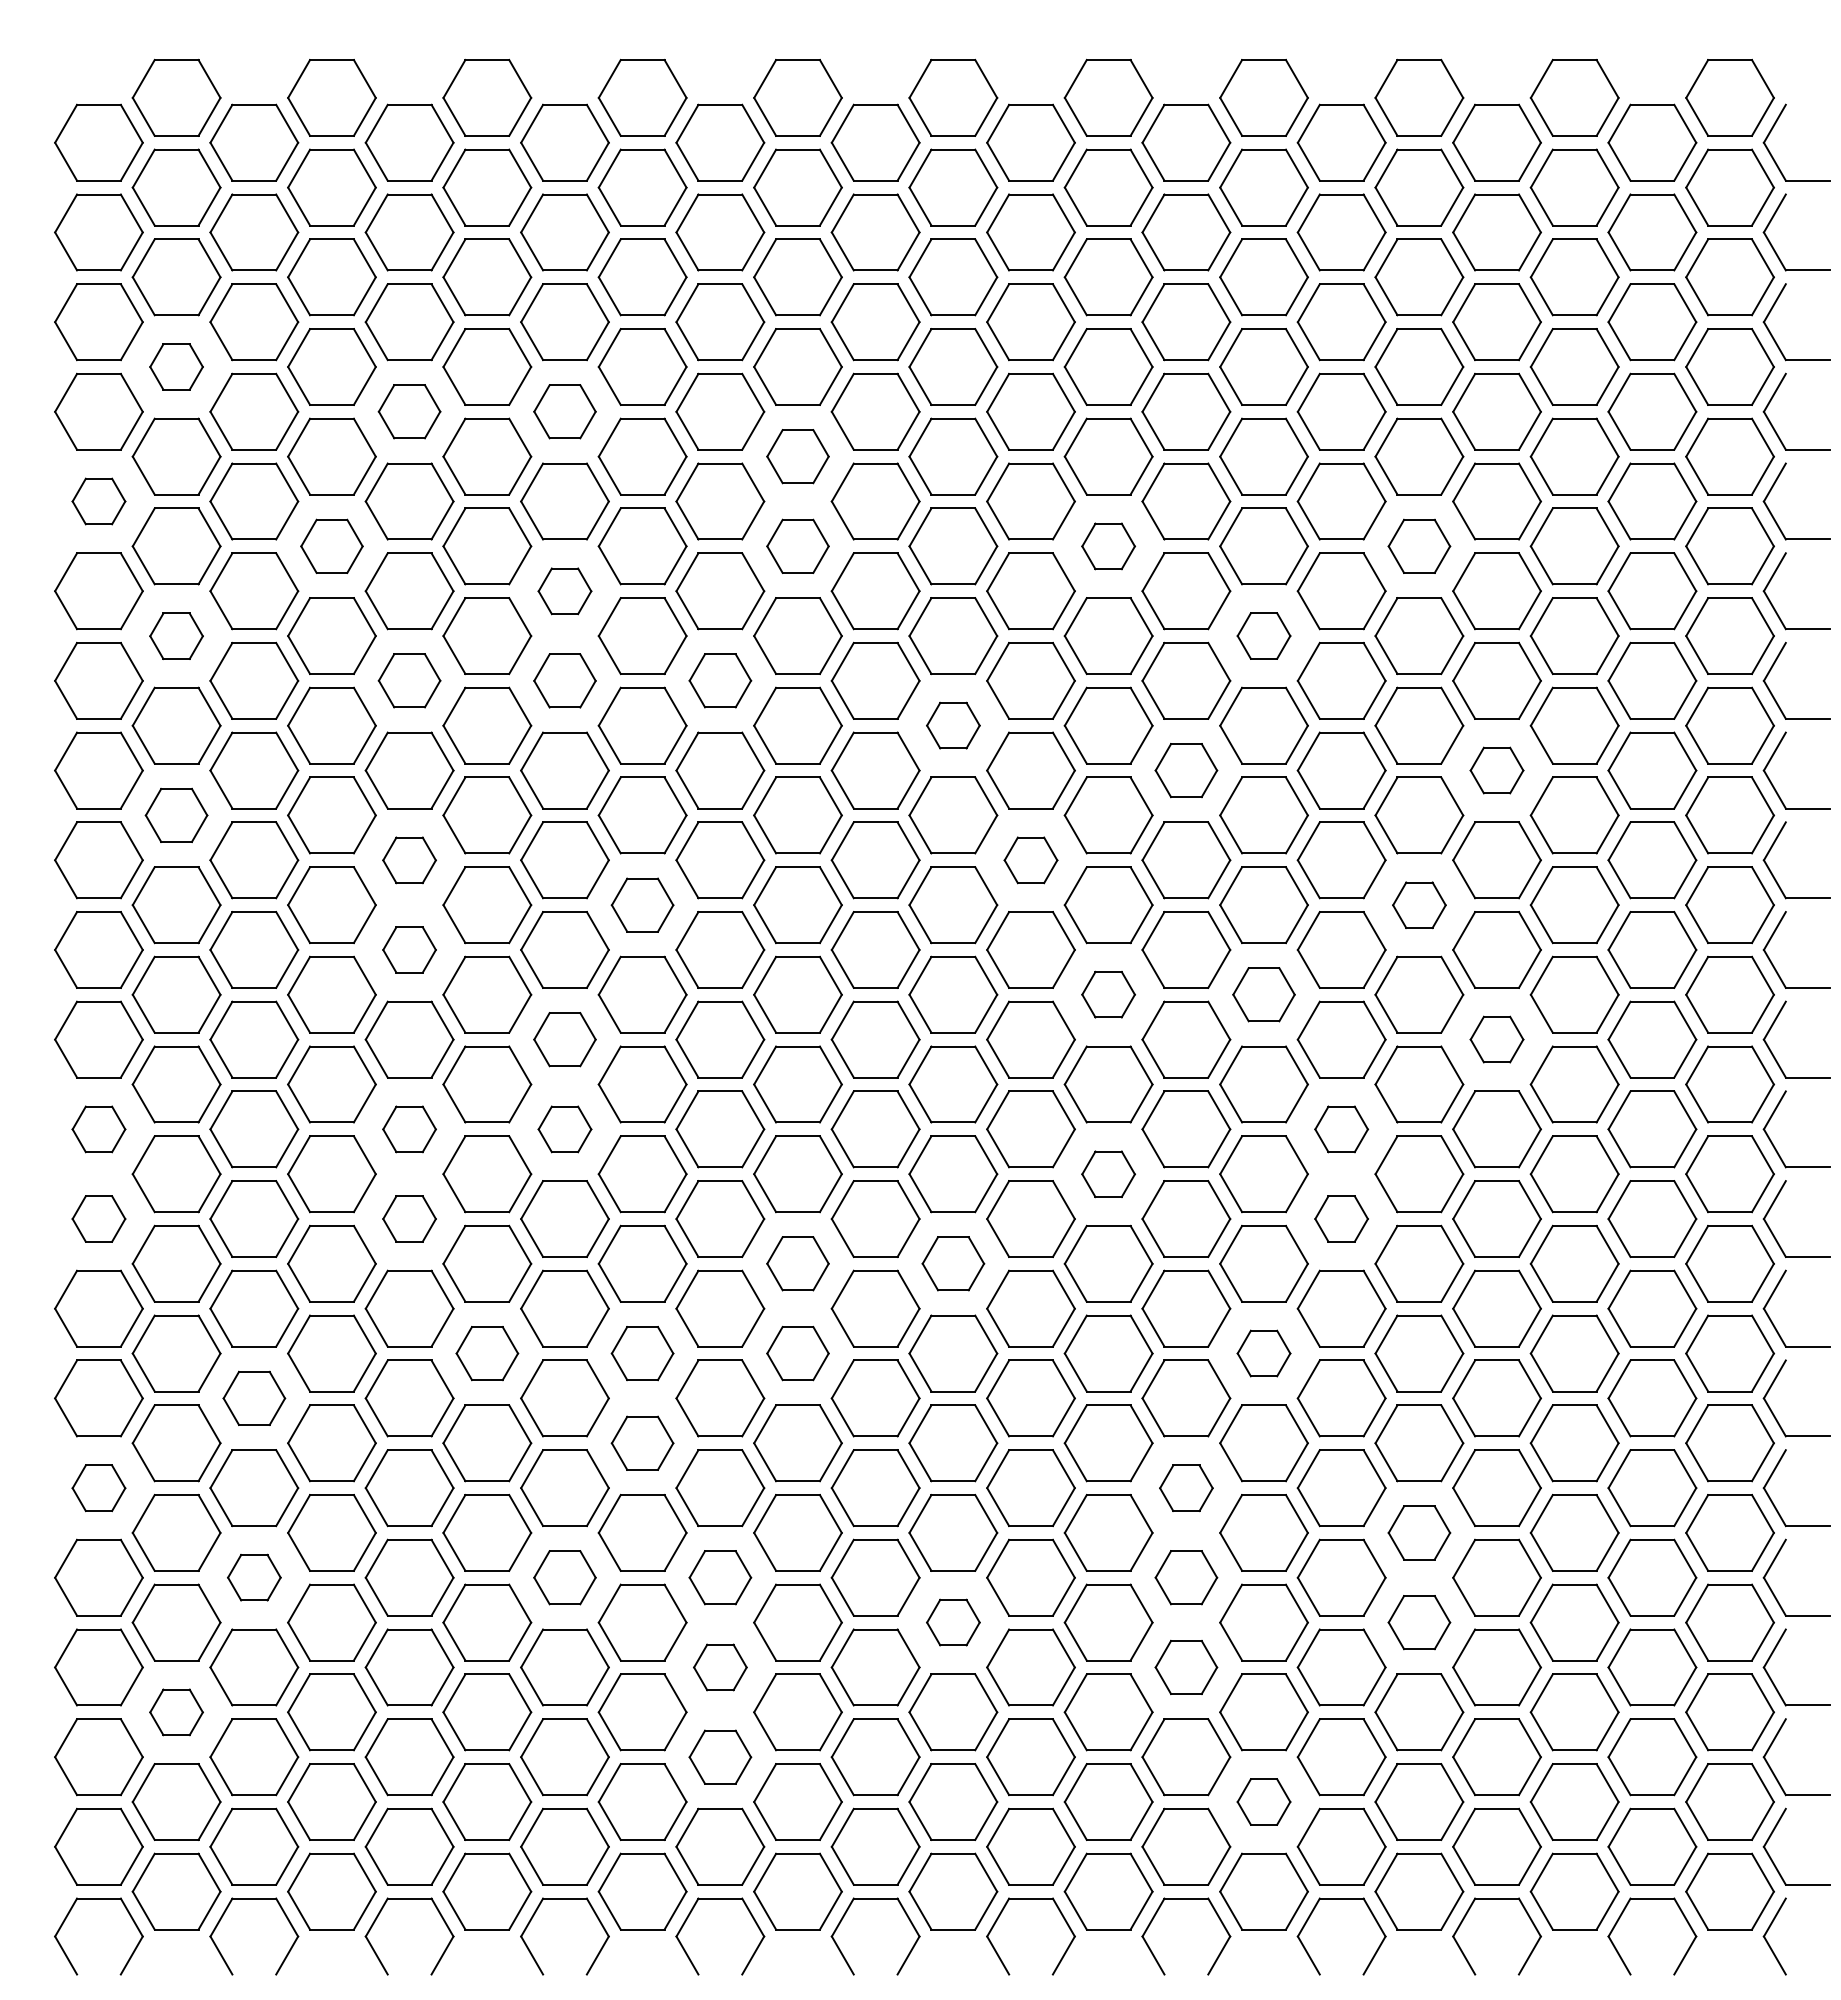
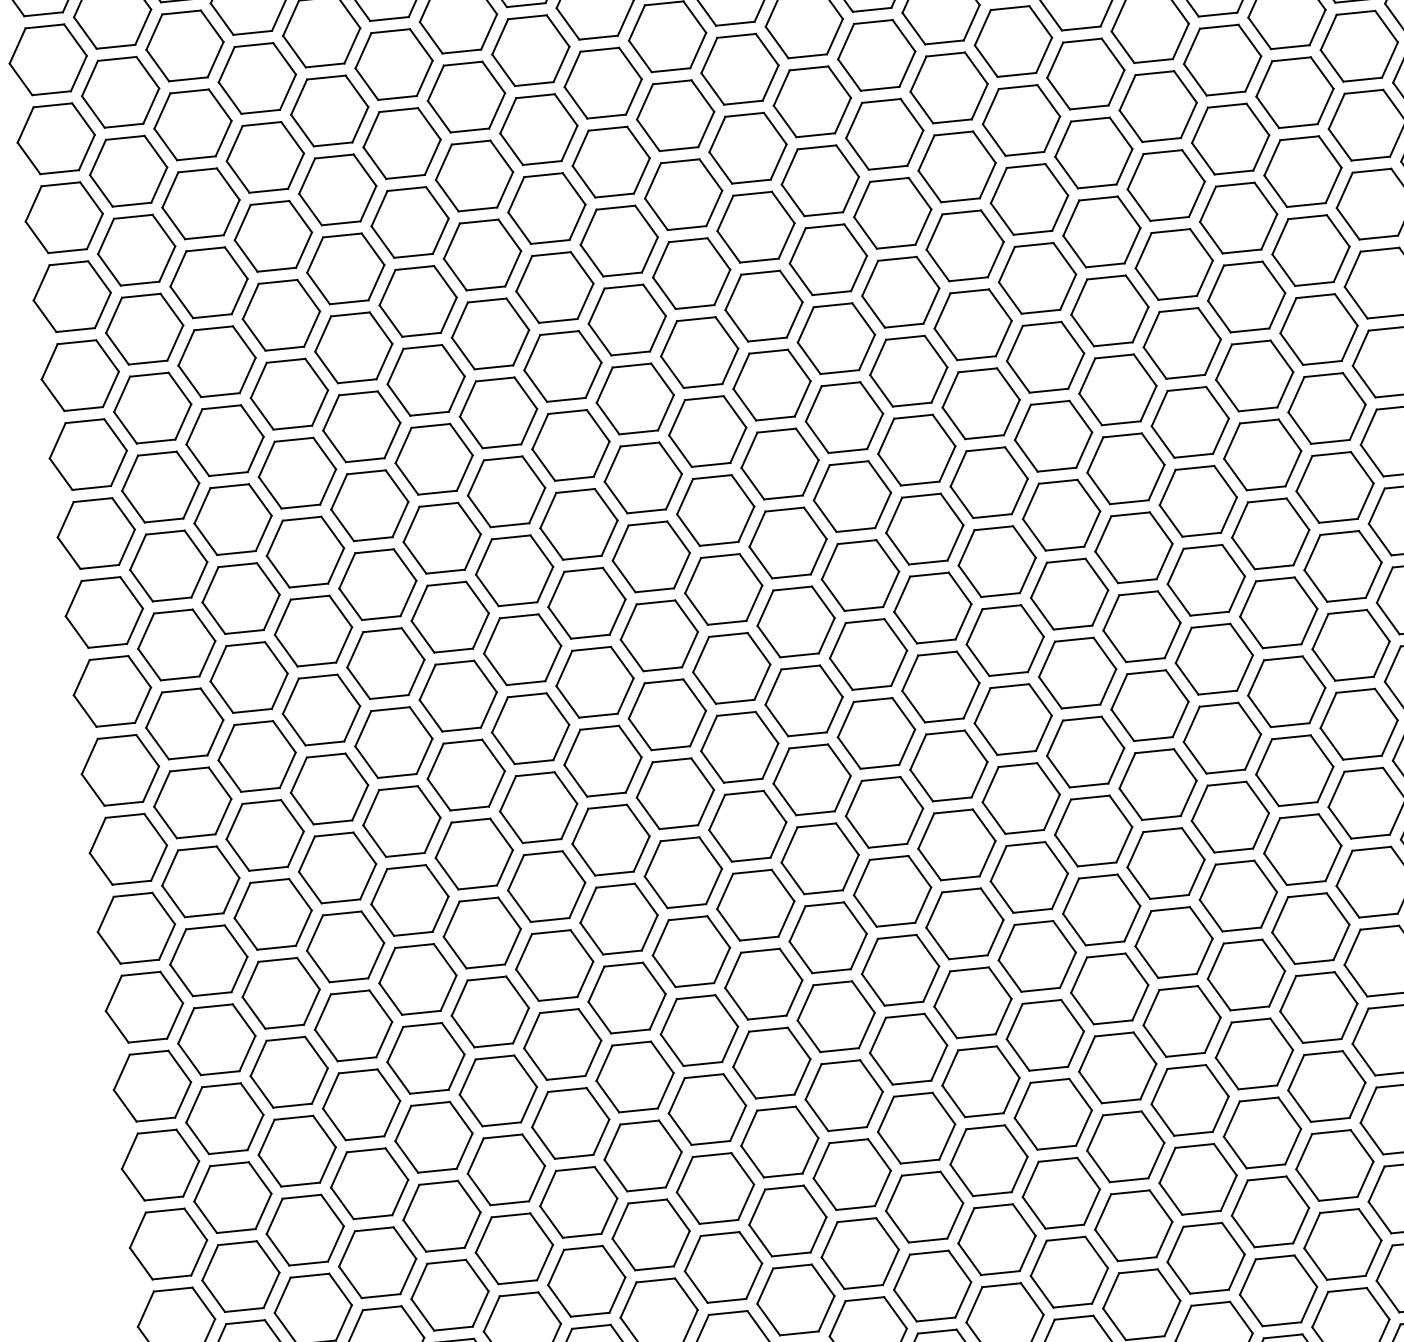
part: (176, 366) -> (120, 91), size x1.67
part: (409, 411) -> (329, 110), size x1.43
part: (564, 411) -> (466, 96), size x1.43
part: (797, 456) -> (675, 115), size x1.43
part: (98, 501) -> (63, 217), size x1.67
part: (331, 546) -> (272, 236), size x1.43
part: (797, 546) -> (683, 194), size x1.43
part: (1108, 546) -> (956, 167), size x1.67
part: (1419, 546) -> (1230, 139), size x1.43
part: (564, 591) -> (482, 255), size x1.67
part: (1263, 635) -> (1101, 231), size x1.67
part: (176, 636) -> (144, 329), size x1.67
part: (409, 680) -> (353, 347), size x1.43
part: (564, 680) -> (490, 333), size x1.43
part: (720, 680) -> (627, 319), size x1.43
part: (953, 725) -> (836, 338), size x1.67
part: (1186, 770) -> (1045, 357), size x1.43
part: (1496, 770) -> (1318, 329), size x1.67
part: (176, 815) -> (160, 487), size x1.43
part: (409, 860) -> (369, 505), size x1.67
part: (1030, 860) -> (916, 450), size x1.67
part: (642, 905) -> (578, 524), size x1.43
part: (1419, 905) -> (1262, 455), size x1.67
part: (409, 949) -> (377, 584), size x1.67
part: (1108, 994) -> (997, 561), size x1.67
part: (1263, 994) -> (1133, 547), size x1.43
part: (564, 1039) -> (522, 649), size x1.43
part: (1496, 1039) -> (1342, 566), size x1.67
part: (98, 1129) -> (120, 770), size x1.67
part: (409, 1129) -> (393, 742), size x1.67
part: (564, 1129) -> (530, 728), size x1.67
part: (1341, 1129) -> (1214, 659), size x1.67
part: (1108, 1174) -> (1013, 719), size x1.67
part: (98, 1218) -> (127, 848), size x1.67
part: (409, 1218) -> (401, 821), size x1.67
part: (1341, 1218) -> (1222, 737), size x1.67
part: (797, 1263) -> (747, 825), size x1.43
part: (953, 1263) -> (884, 812), size x1.43
part: (487, 1353) -> (482, 932), size x1.43
part: (642, 1353) -> (618, 919), size x1.43
part: (797, 1353) -> (755, 905), size x1.43
part: (1263, 1353) -> (1165, 863), size x1.67
part: (254, 1398) -> (281, 993), size x1.43
part: (642, 1443) -> (626, 998), size x1.43
part: (98, 1488) -> (152, 1086), size x1.67
part: (1186, 1488) -> (1109, 989), size x1.67
part: (1419, 1532) -> (1318, 1007), size x1.43
part: (254, 1577) -> (297, 1150), size x1.67
part: (564, 1577) -> (570, 1123), size x1.43
part: (720, 1577) -> (707, 1109), size x1.43
part: (1186, 1577) -> (1117, 1067), size x1.43
part: (953, 1622) -> (916, 1128), size x1.67
part: (1419, 1622) -> (1326, 1086), size x1.43
part: (720, 1667) -> (715, 1188), size x1.67
part: (1186, 1667) -> (1125, 1146), size x1.43
part: (176, 1712) -> (240, 1276), size x1.67
part: (720, 1757) -> (723, 1267), size x1.43
part: (1263, 1801) -> (1205, 1257), size x1.67

